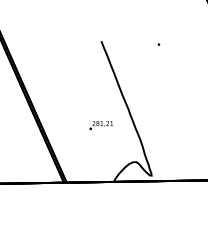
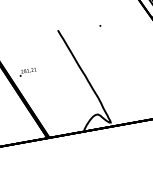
text: (100, 125) -> (27, 72), moved

